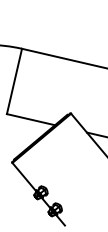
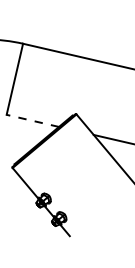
line: (30, 119) -> (32, 120), solid -> dashed

